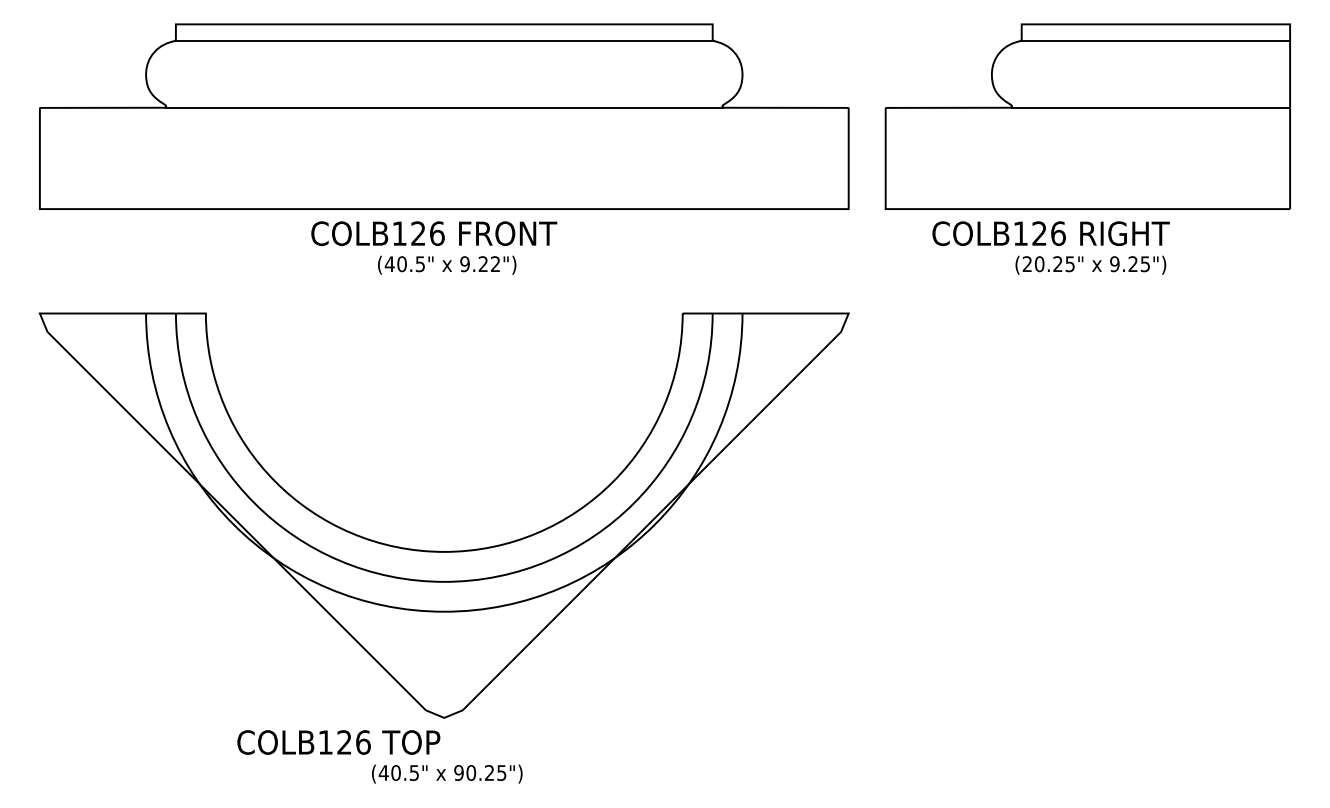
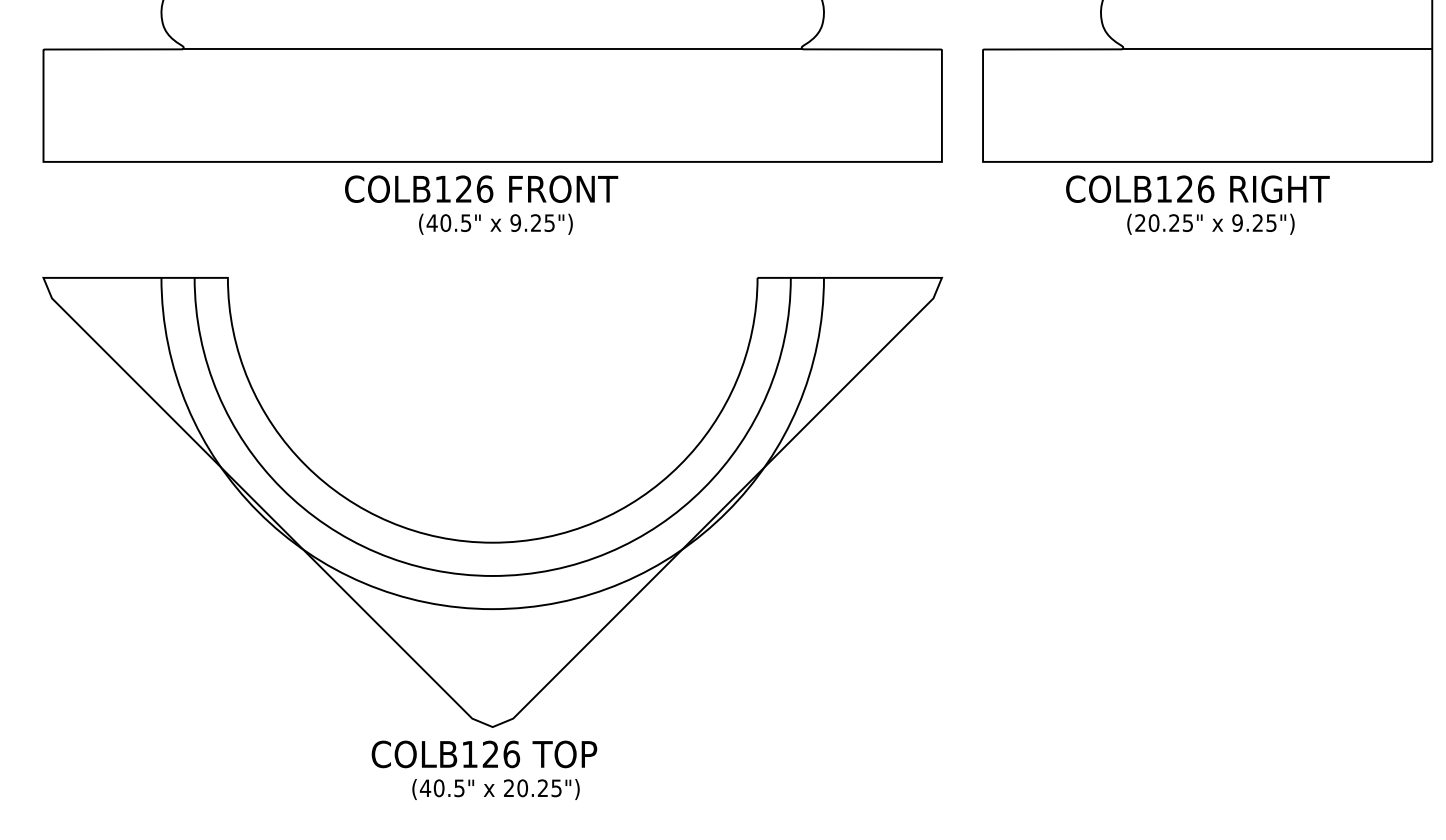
text: (1050, 233) -> (1197, 189), moved
text: (495, 264) -> (549, 223), 9.22") -> 9.25")
text: (338, 742) -> (484, 754), moved
text: (458, 772) -> (508, 787), 90.25") -> 20.25")

